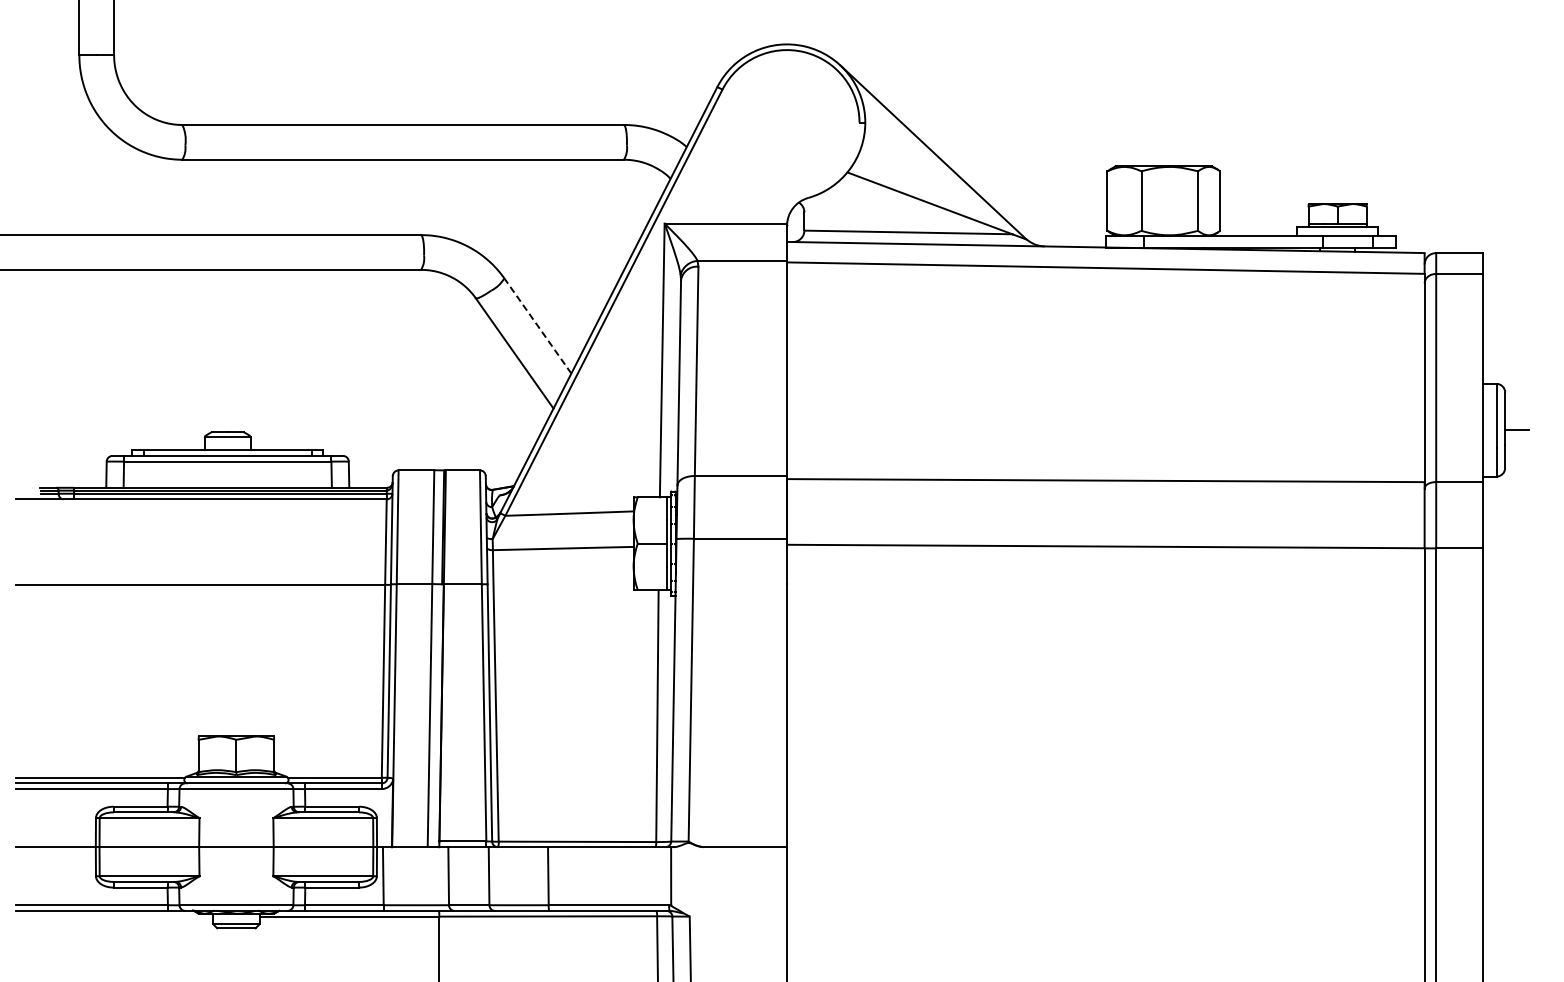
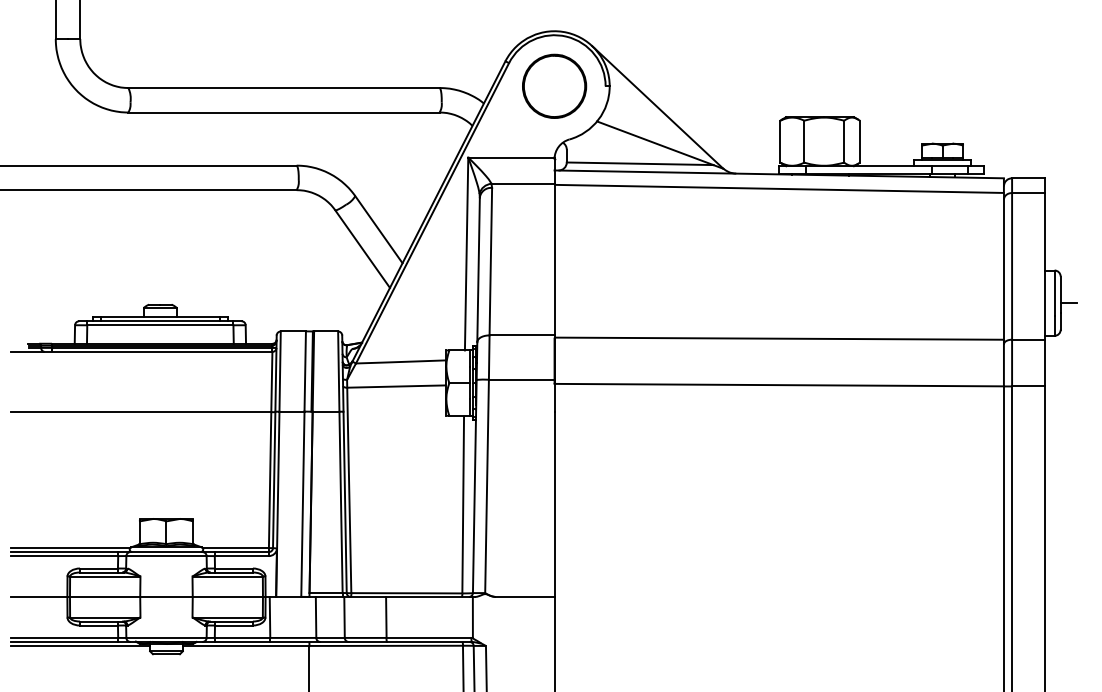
part: (786, 122) -> (554, 86), added
line: (537, 325) -> (378, 229), dashed -> solid
line: (114, 916) -> (80, 645), added

